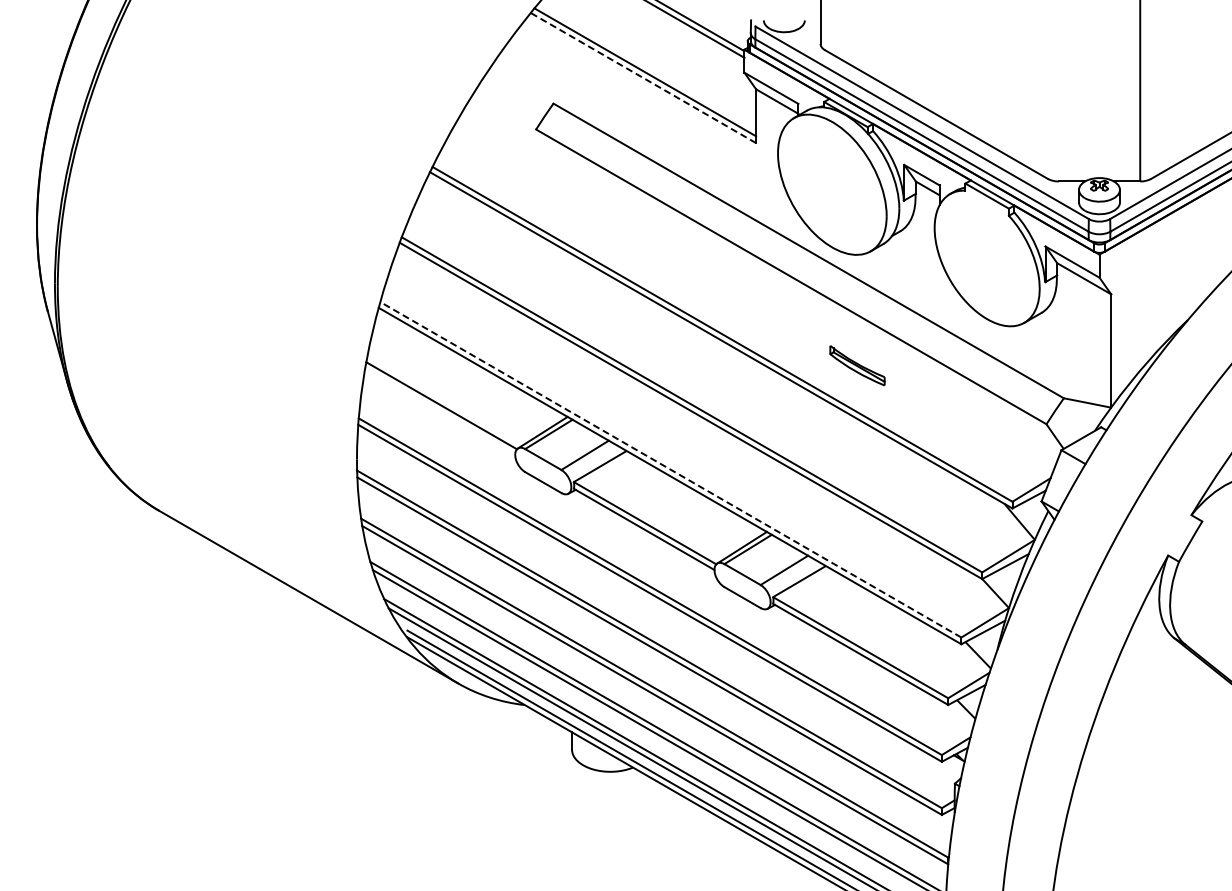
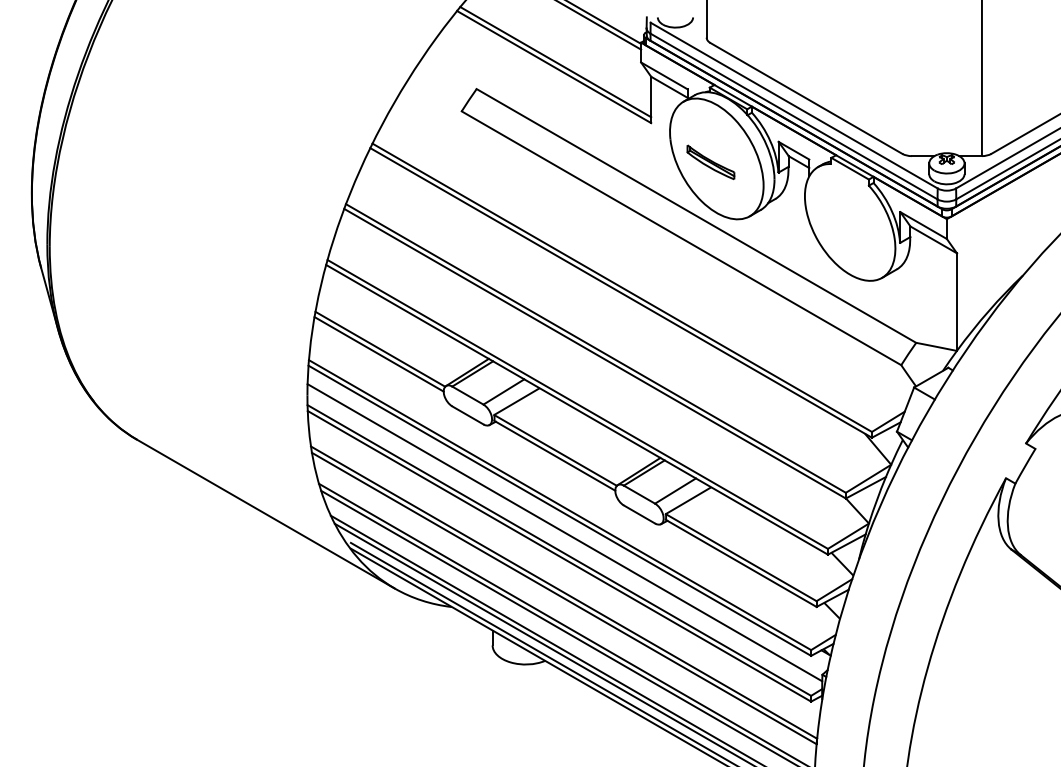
line: (643, 77) -> (554, 66), dashed -> solid
part: (857, 365) -> (710, 162), moved
line: (440, 411) -> (379, 354), added
line: (670, 469) -> (577, 404), dashed -> solid
line: (655, 618) -> (564, 532), added

